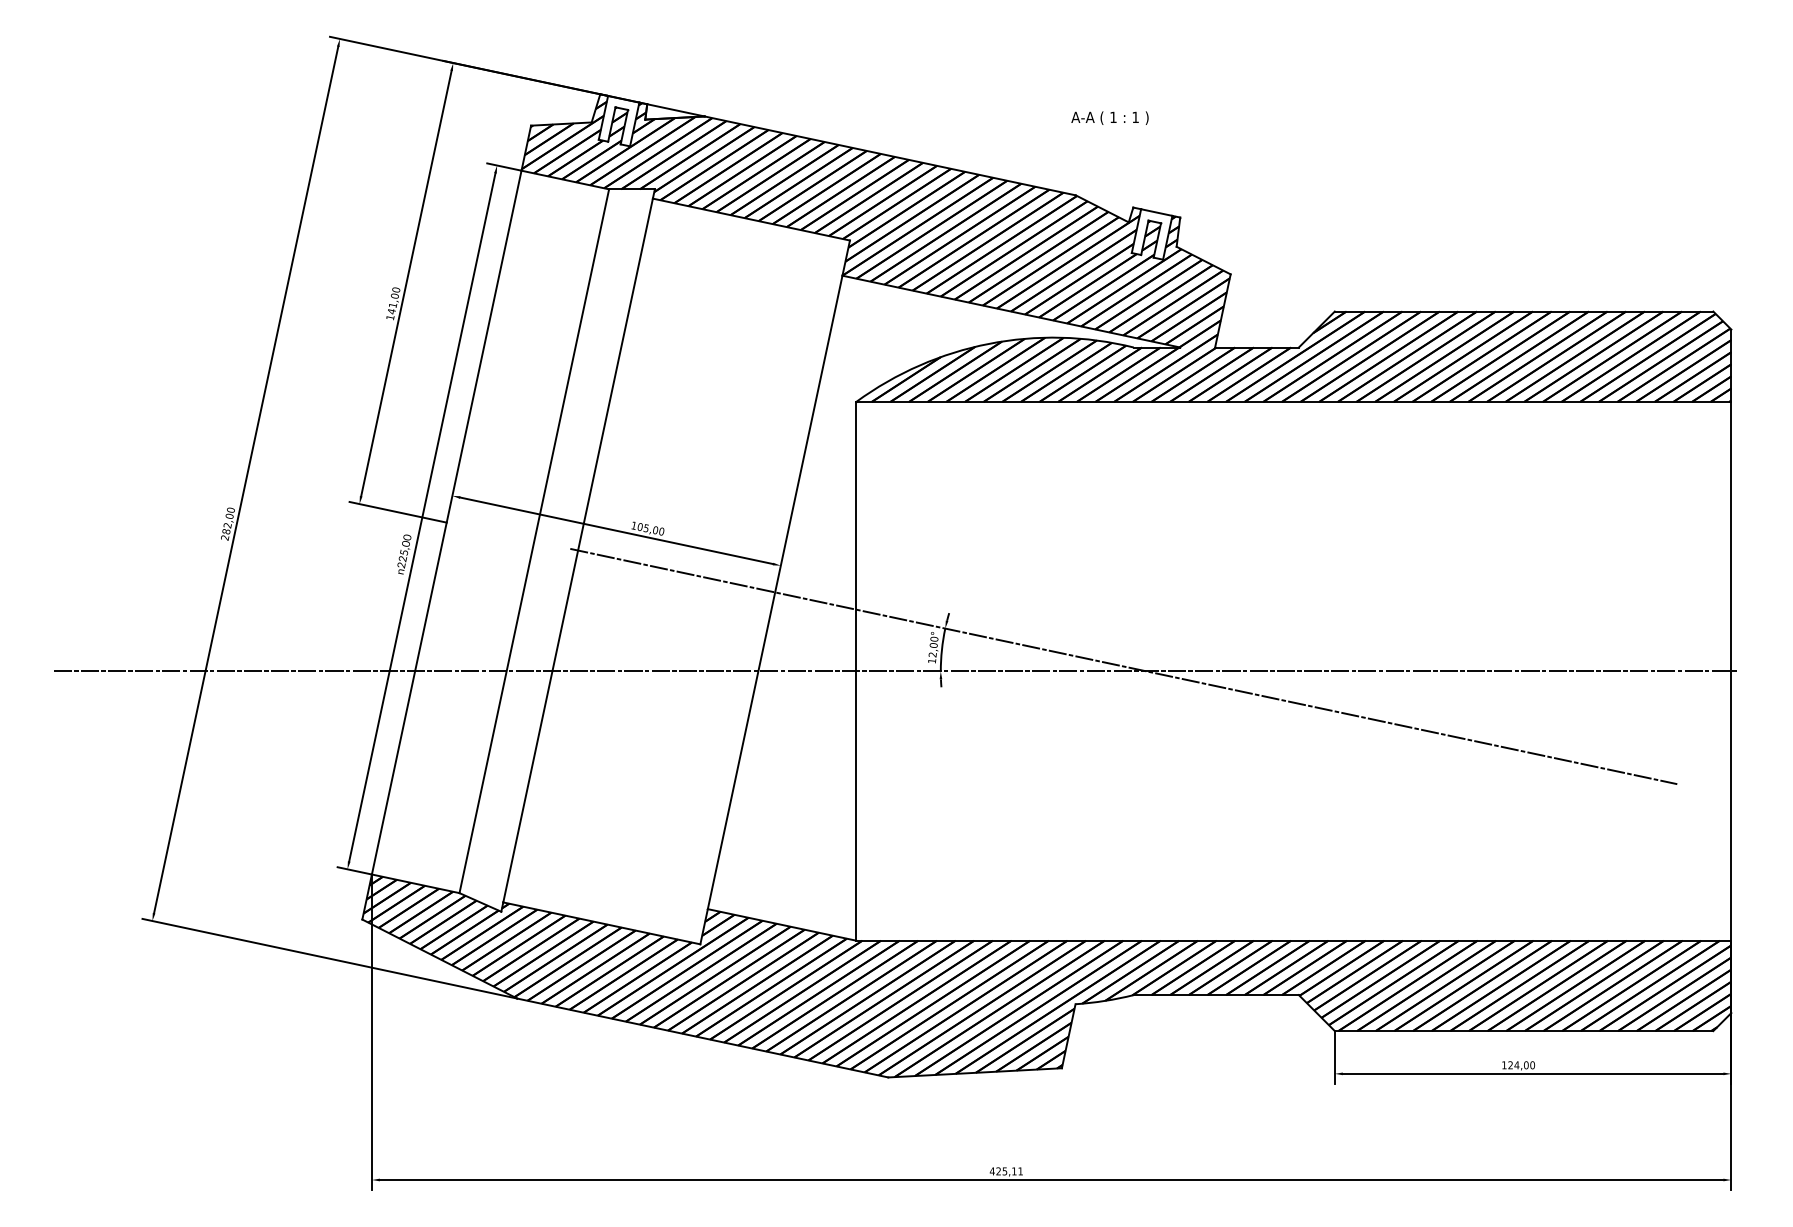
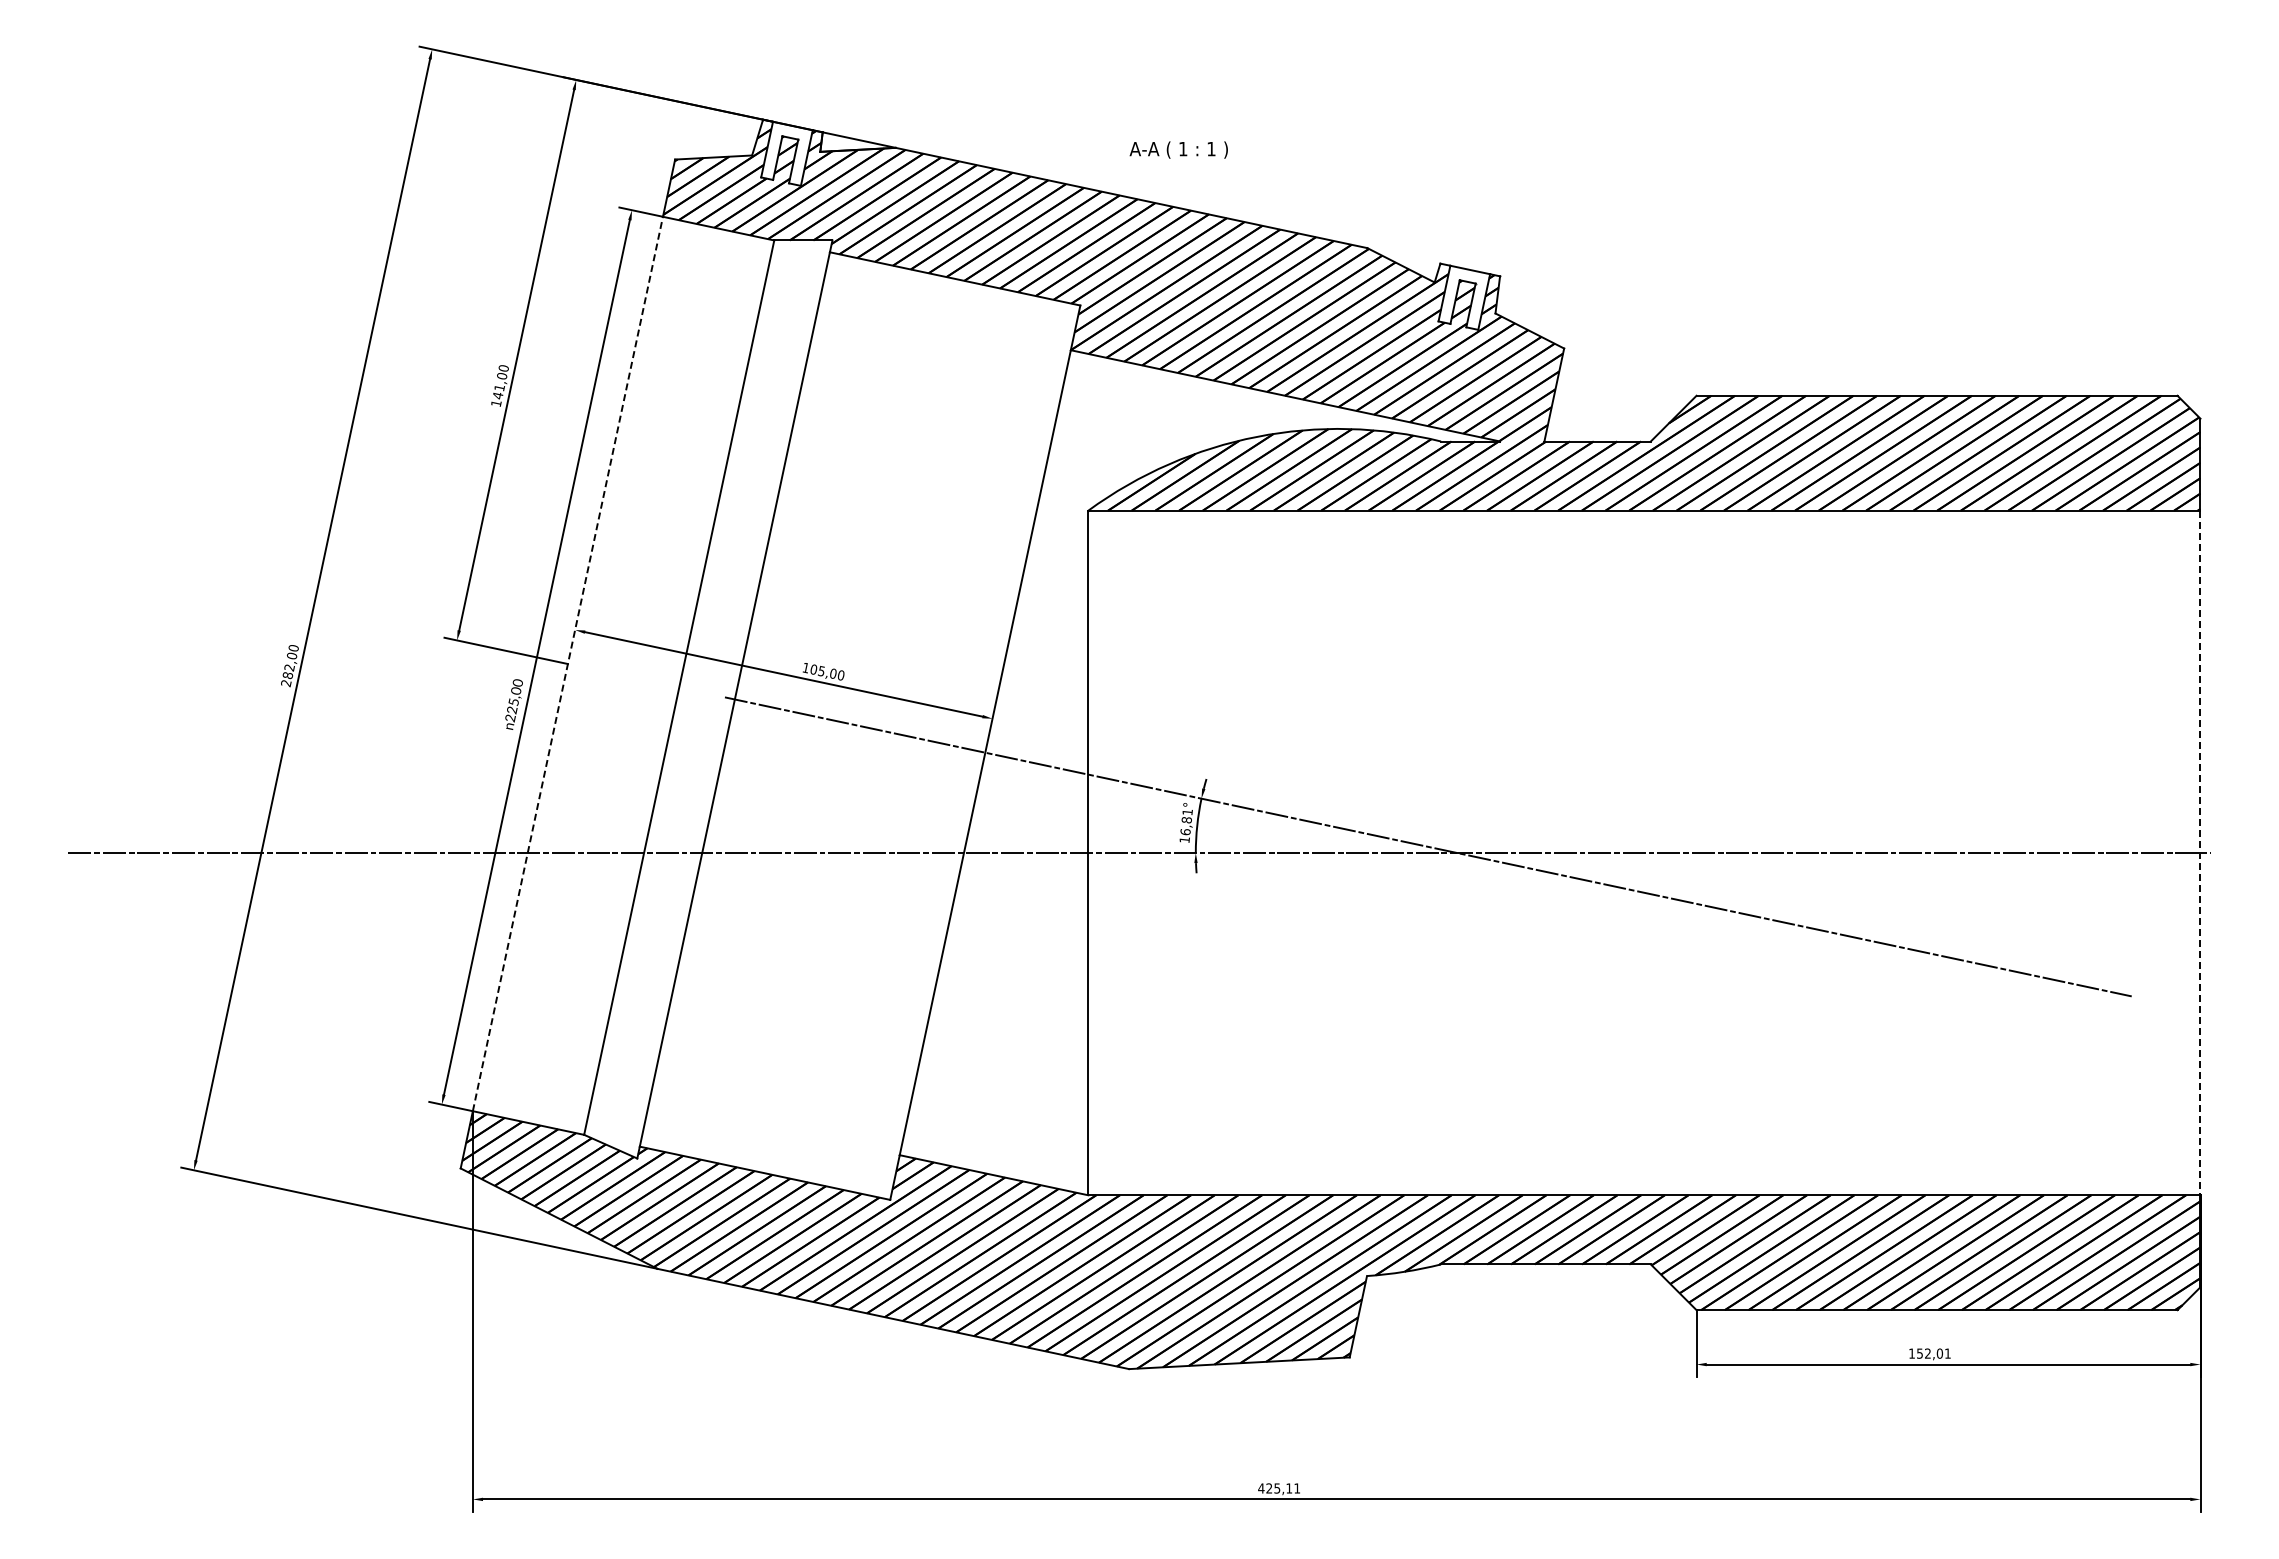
text: (1109, 117) -> (1178, 149), moved
line: (447, 522) -> (568, 663), solid -> dashed
text: (933, 647) -> (1186, 822), 12,00° -> 16,81°
line: (1731, 671) -> (2200, 853), solid -> dashed
text: (1521, 1065) -> (1933, 1353), 124,00 -> 152,01

